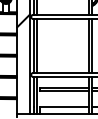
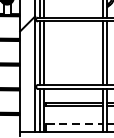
line: (64, 107) -> (75, 124), solid -> dashed

